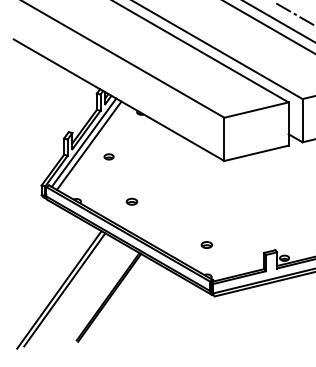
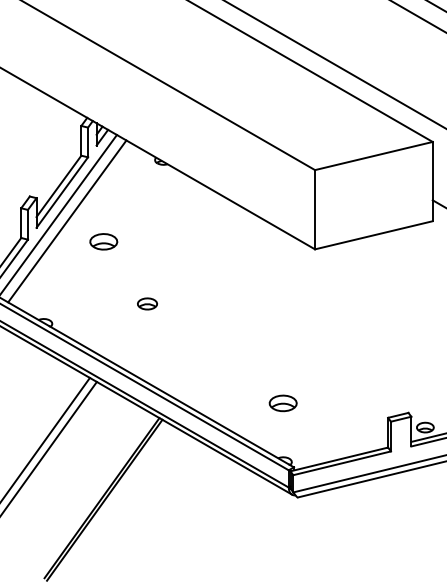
part: (108, 156) -> (102, 241), size x1.6
part: (131, 201) -> (146, 303), moved
part: (206, 244) -> (282, 402), size x1.4

